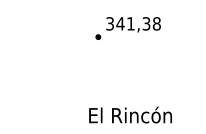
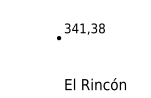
text: (127, 28) -> (80, 31), moved

